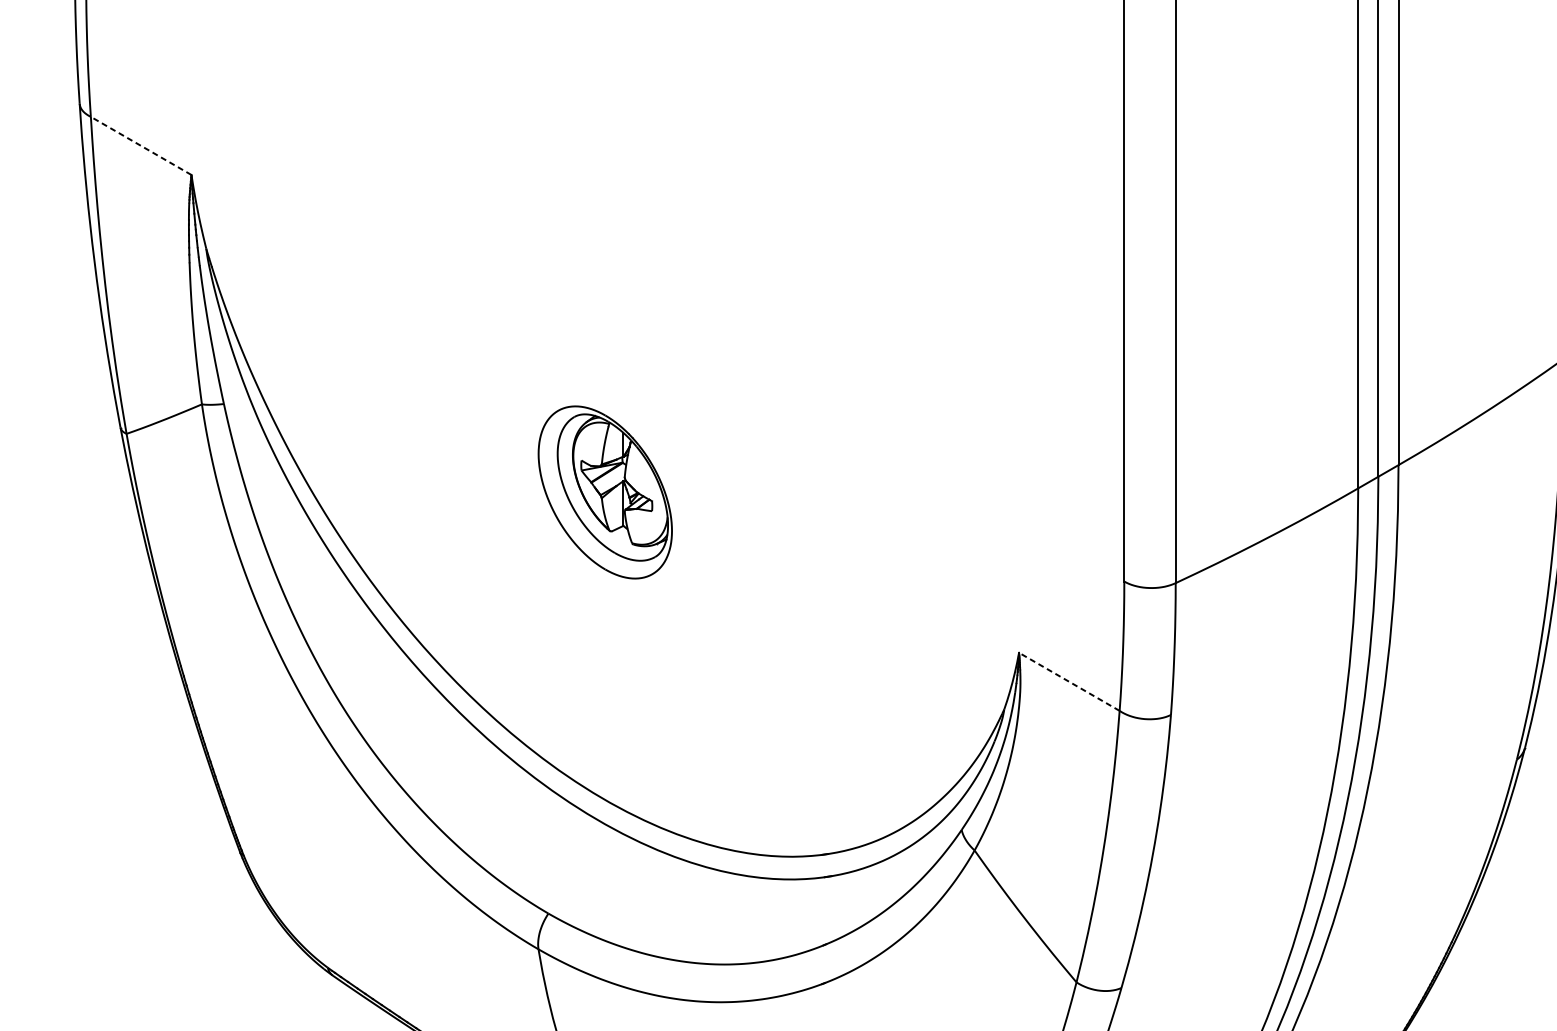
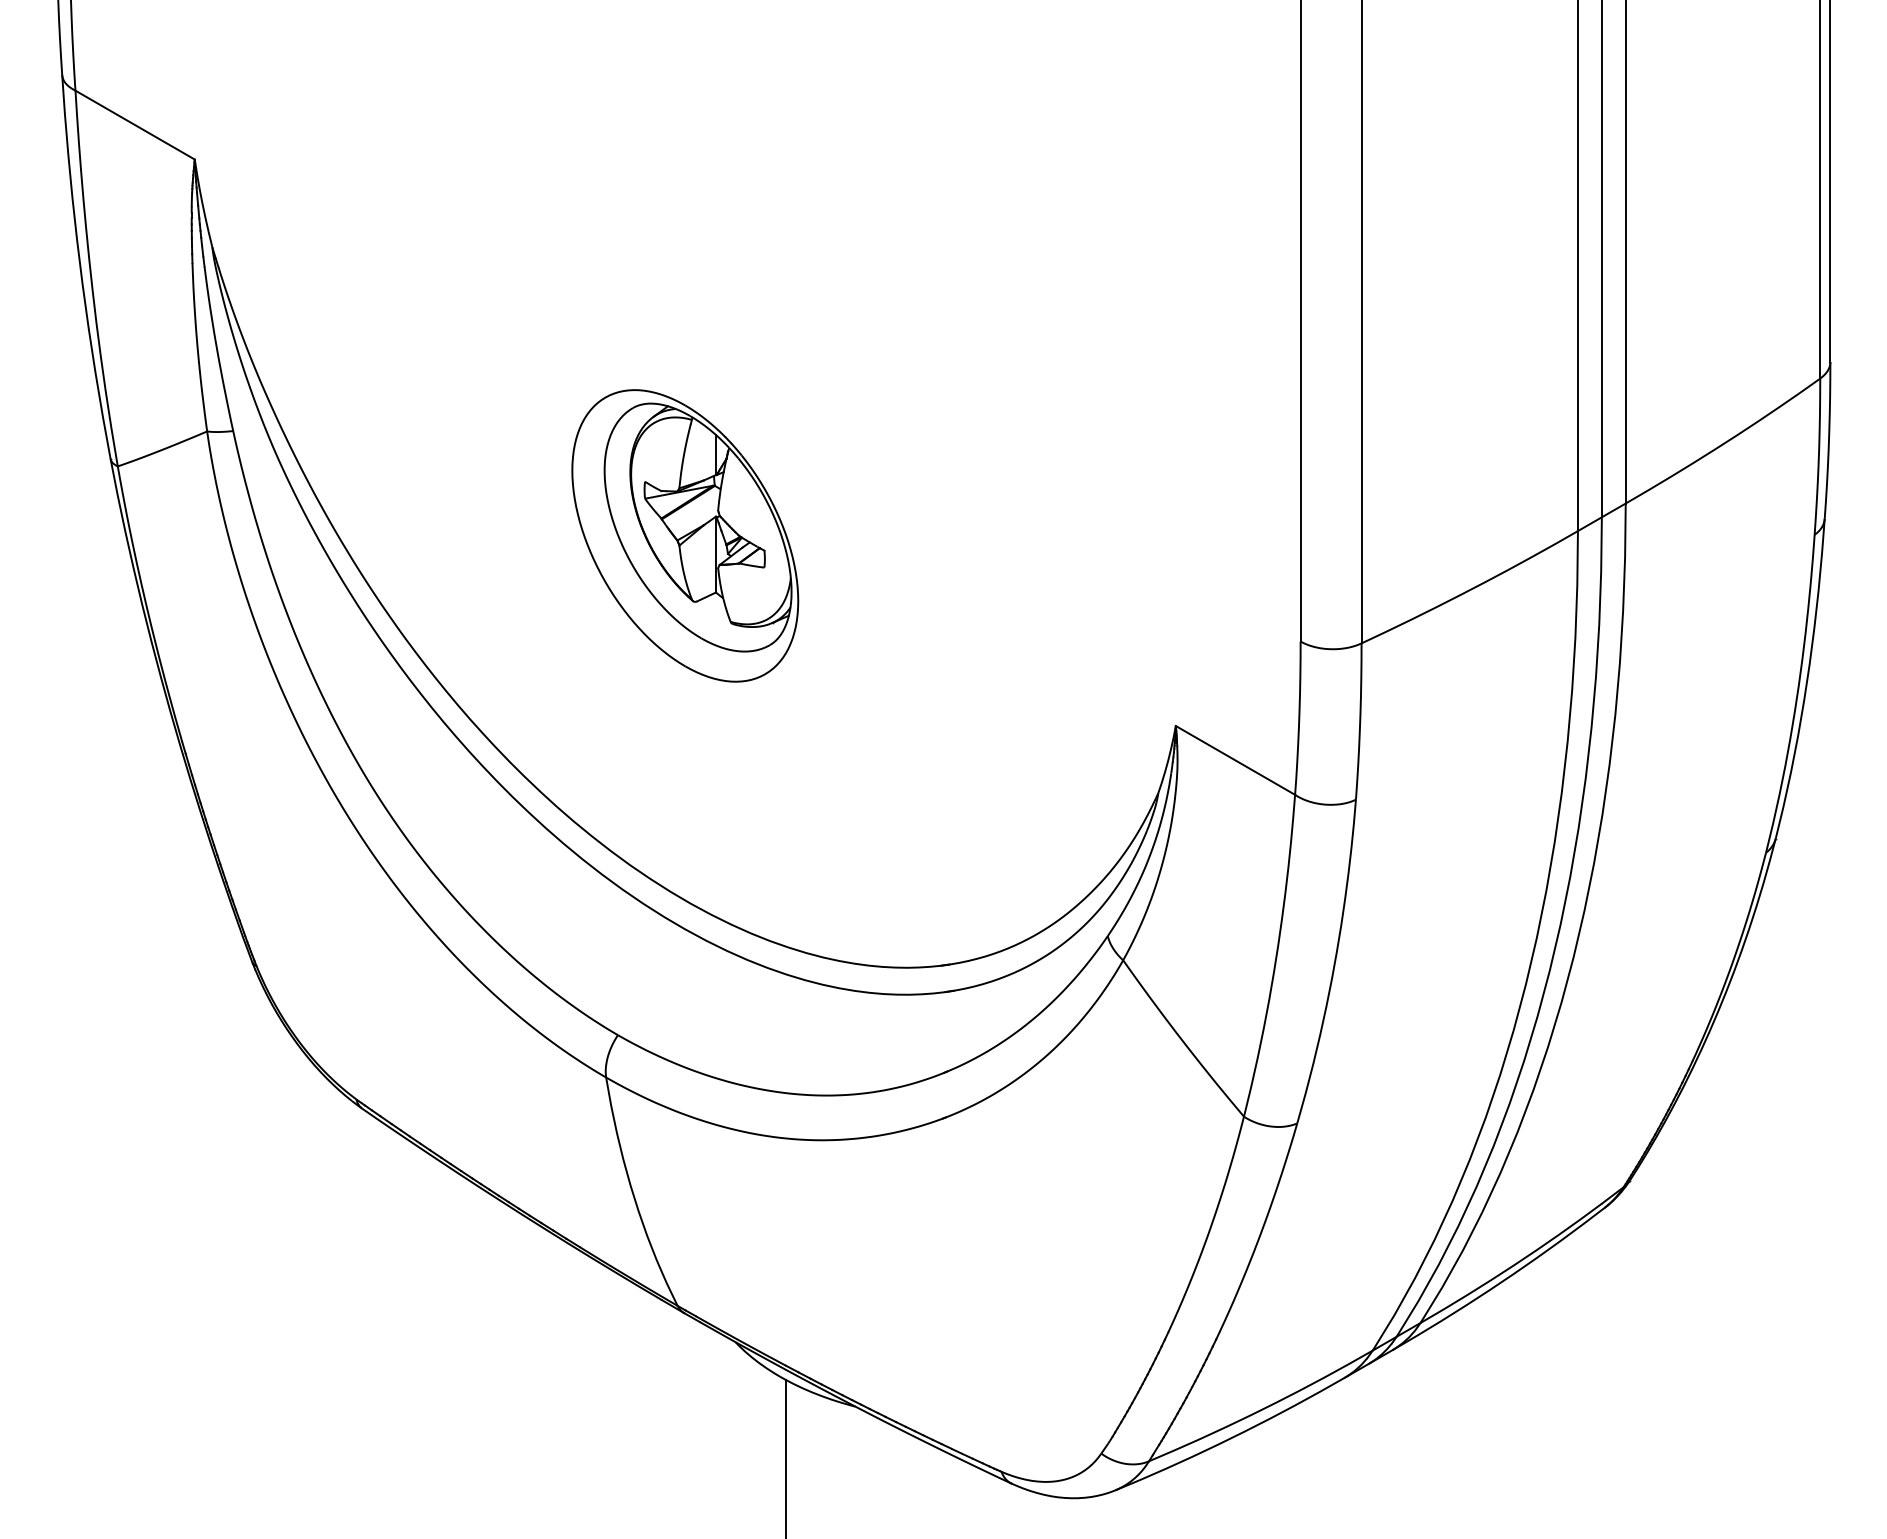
line: (141, 146) -> (135, 125), dashed -> solid
part: (605, 492) -> (685, 535), size x1.43
line: (1069, 681) -> (1235, 760), dashed -> solid

